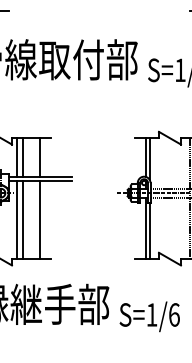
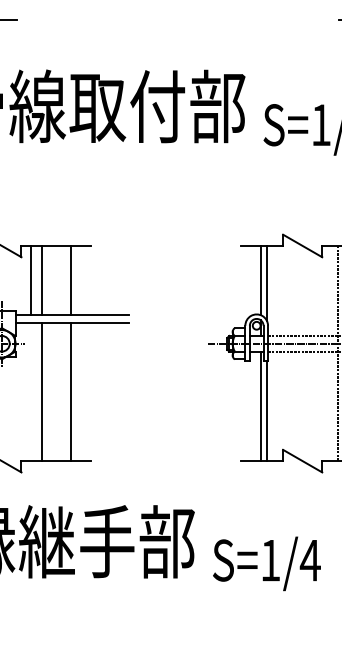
line: (17, 220) -> (31, 392), removed
text: (174, 314) -> (310, 559), S=1/6 -> S=1/4

